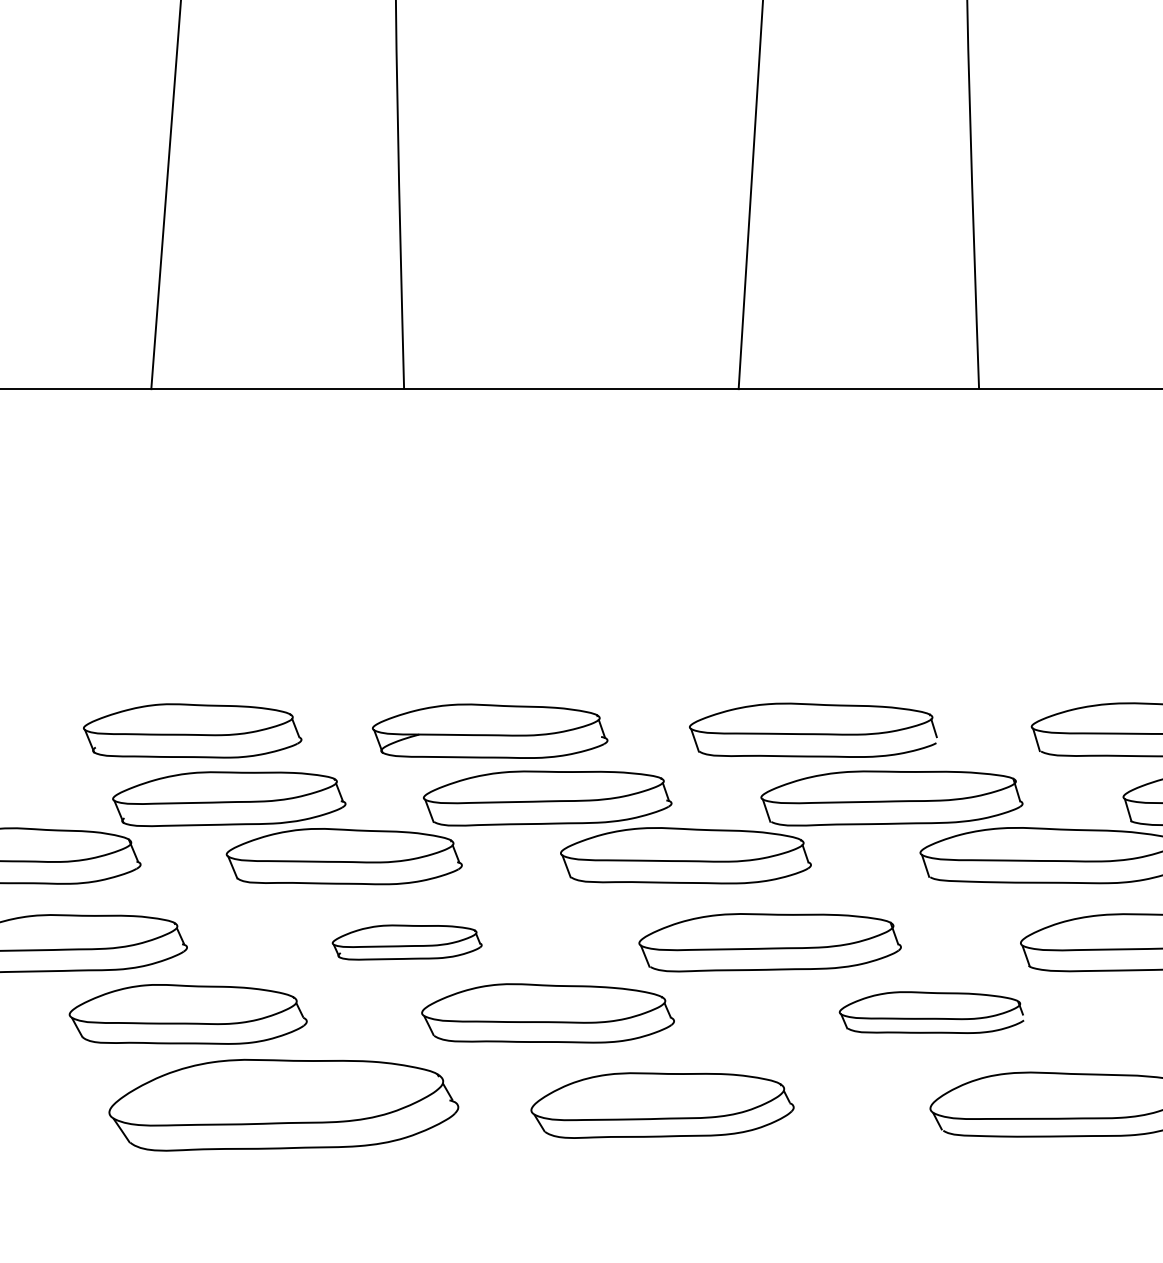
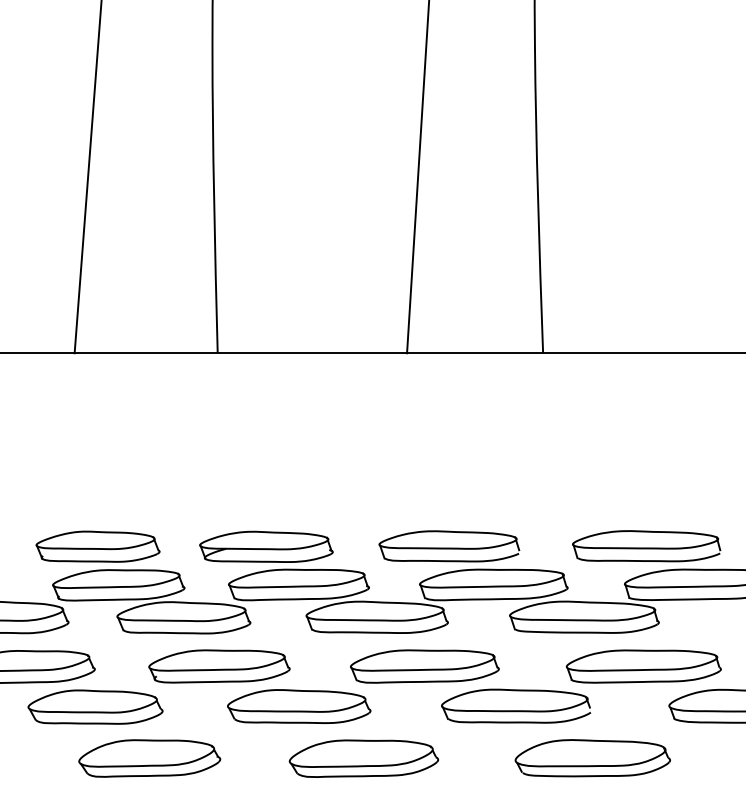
part: (407, 942) -> (219, 666), size x1.67
part: (932, 1011) -> (516, 705), size x1.43
part: (283, 1105) -> (149, 758), size x0.71

